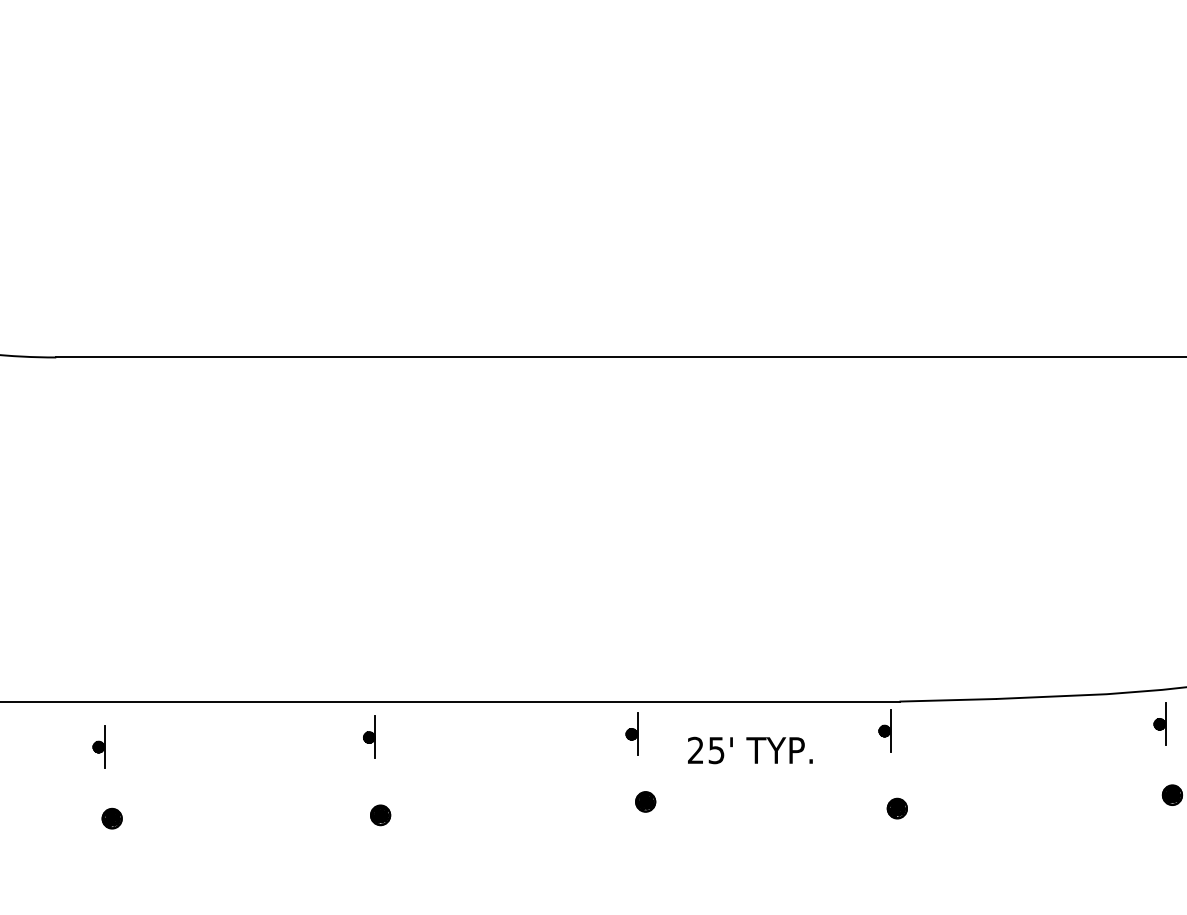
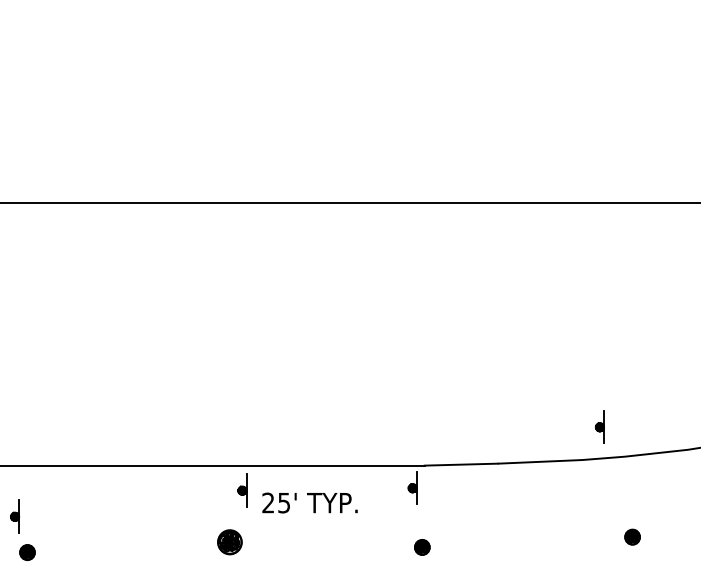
part: (1159, 723) -> (599, 426), moved
part: (631, 733) -> (242, 490), moved
part: (369, 736) -> (15, 516), moved
part: (645, 801) -> (229, 541), size x1.6

